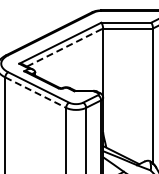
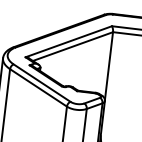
line: (65, 47) -> (73, 46), dashed -> solid
line: (36, 92) -> (39, 87), dashed -> solid

